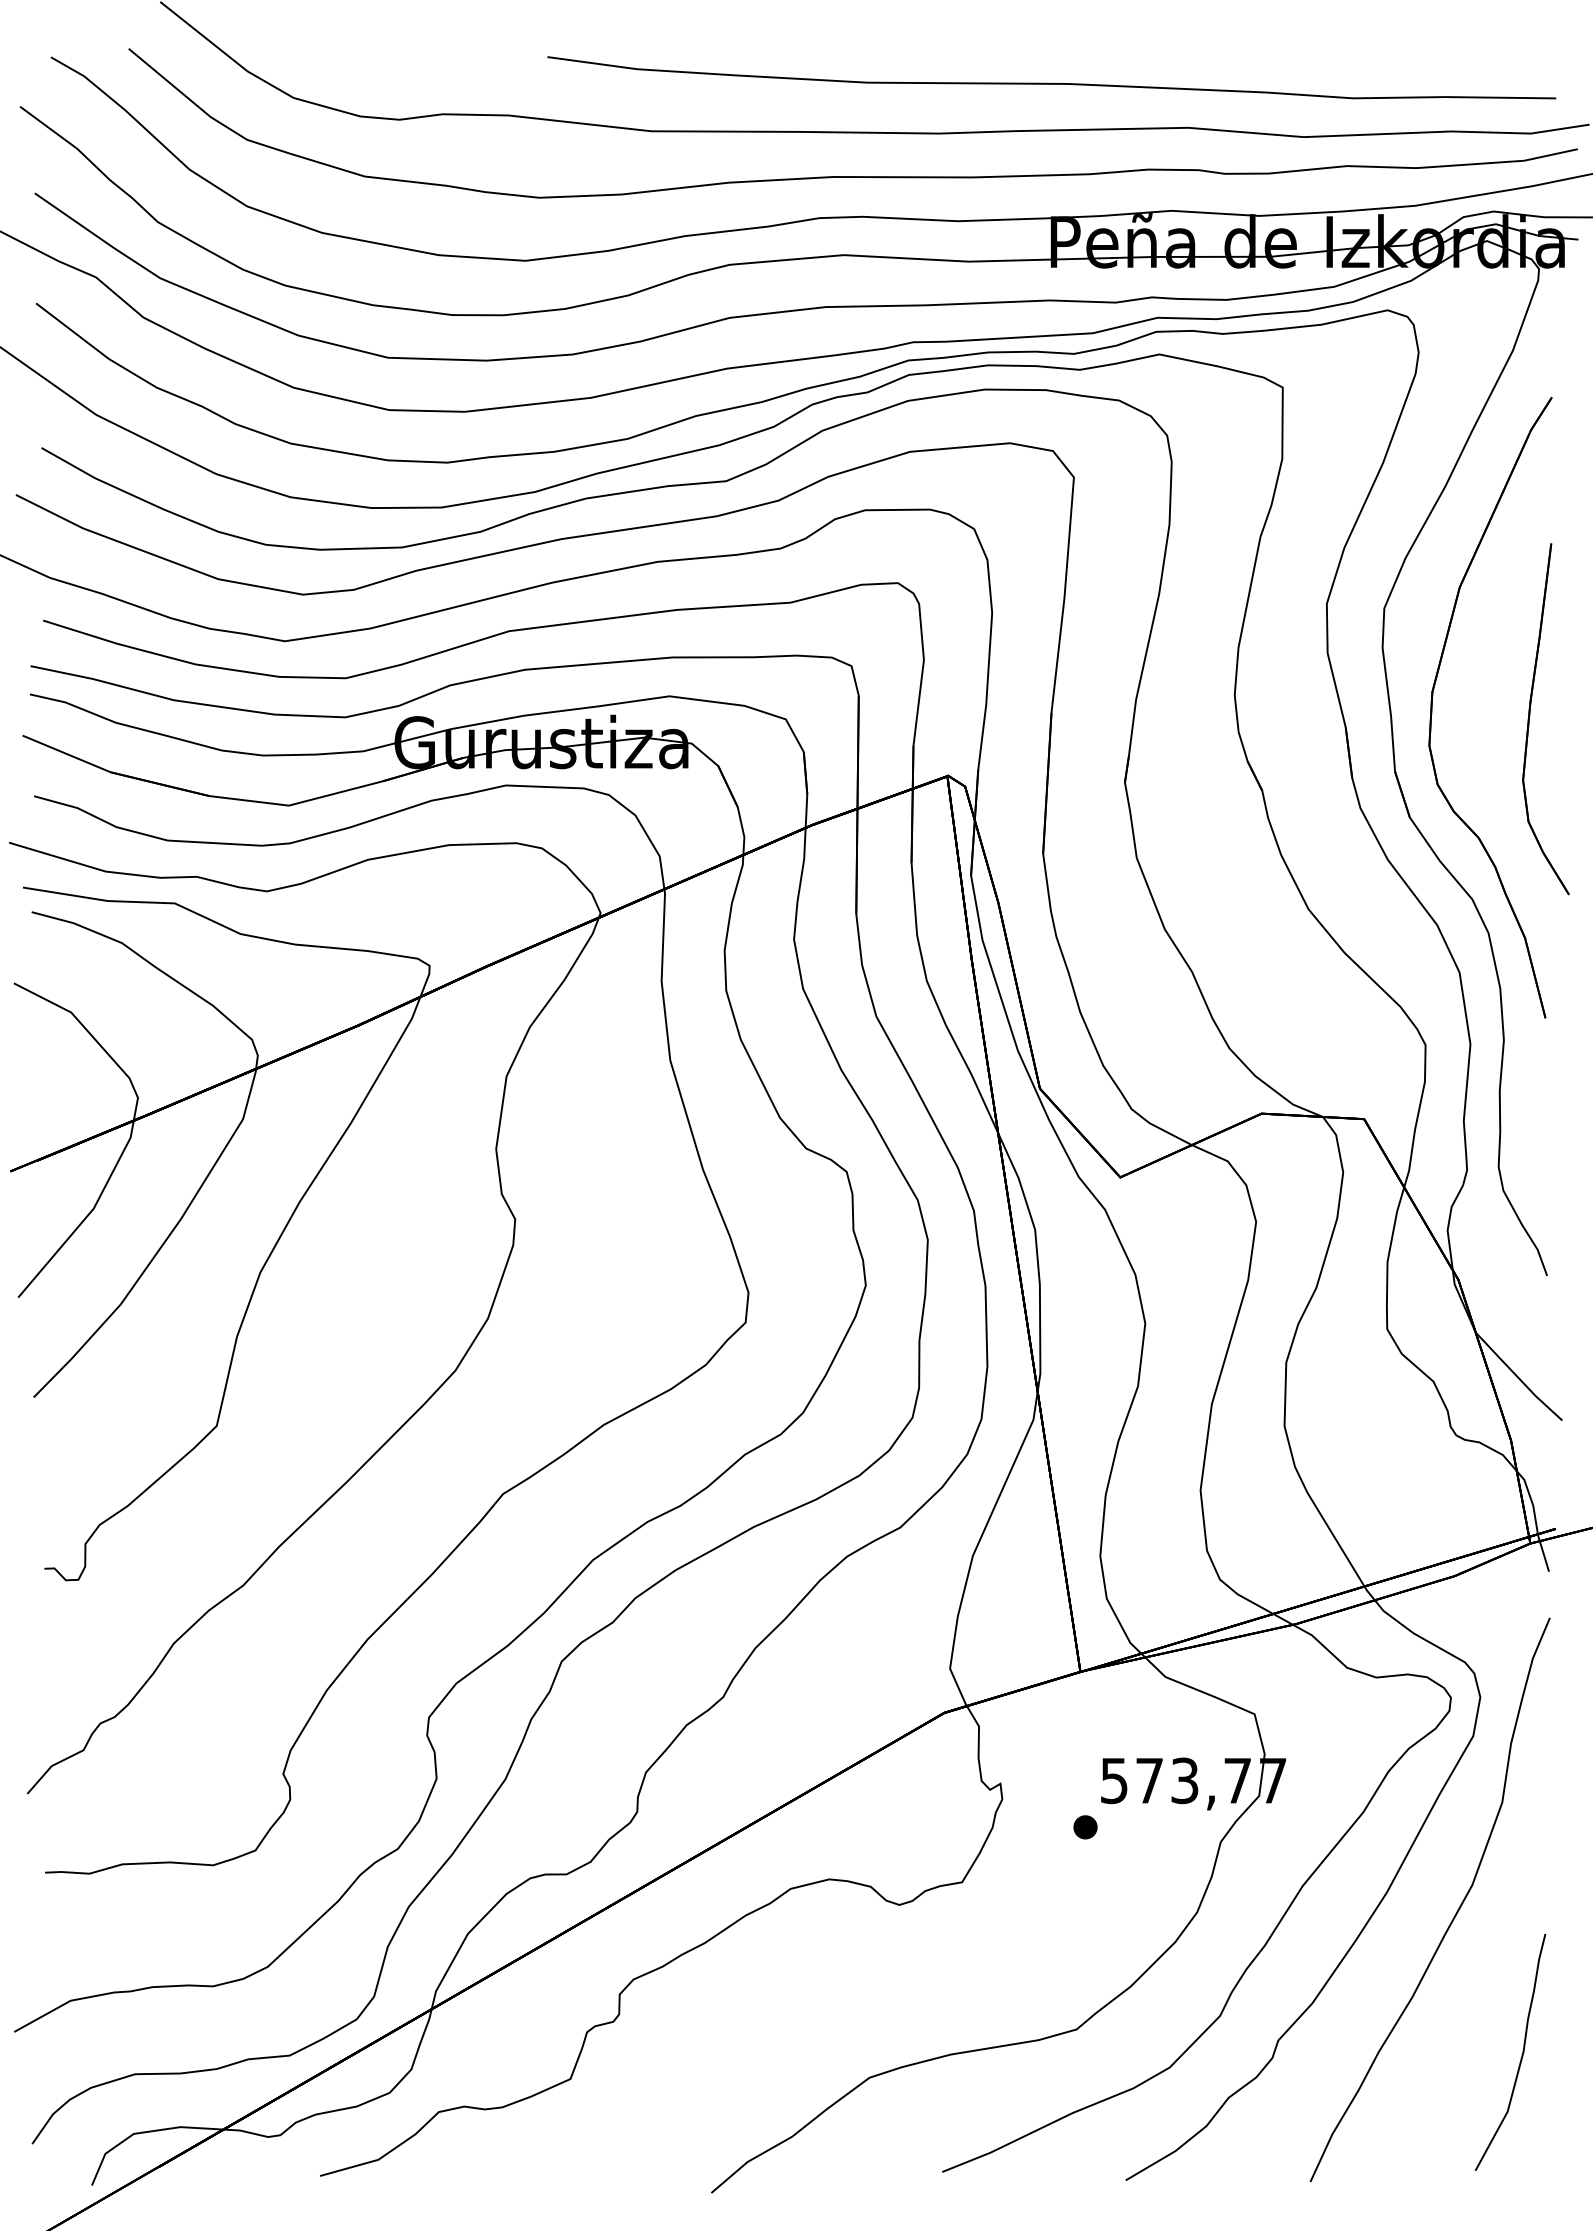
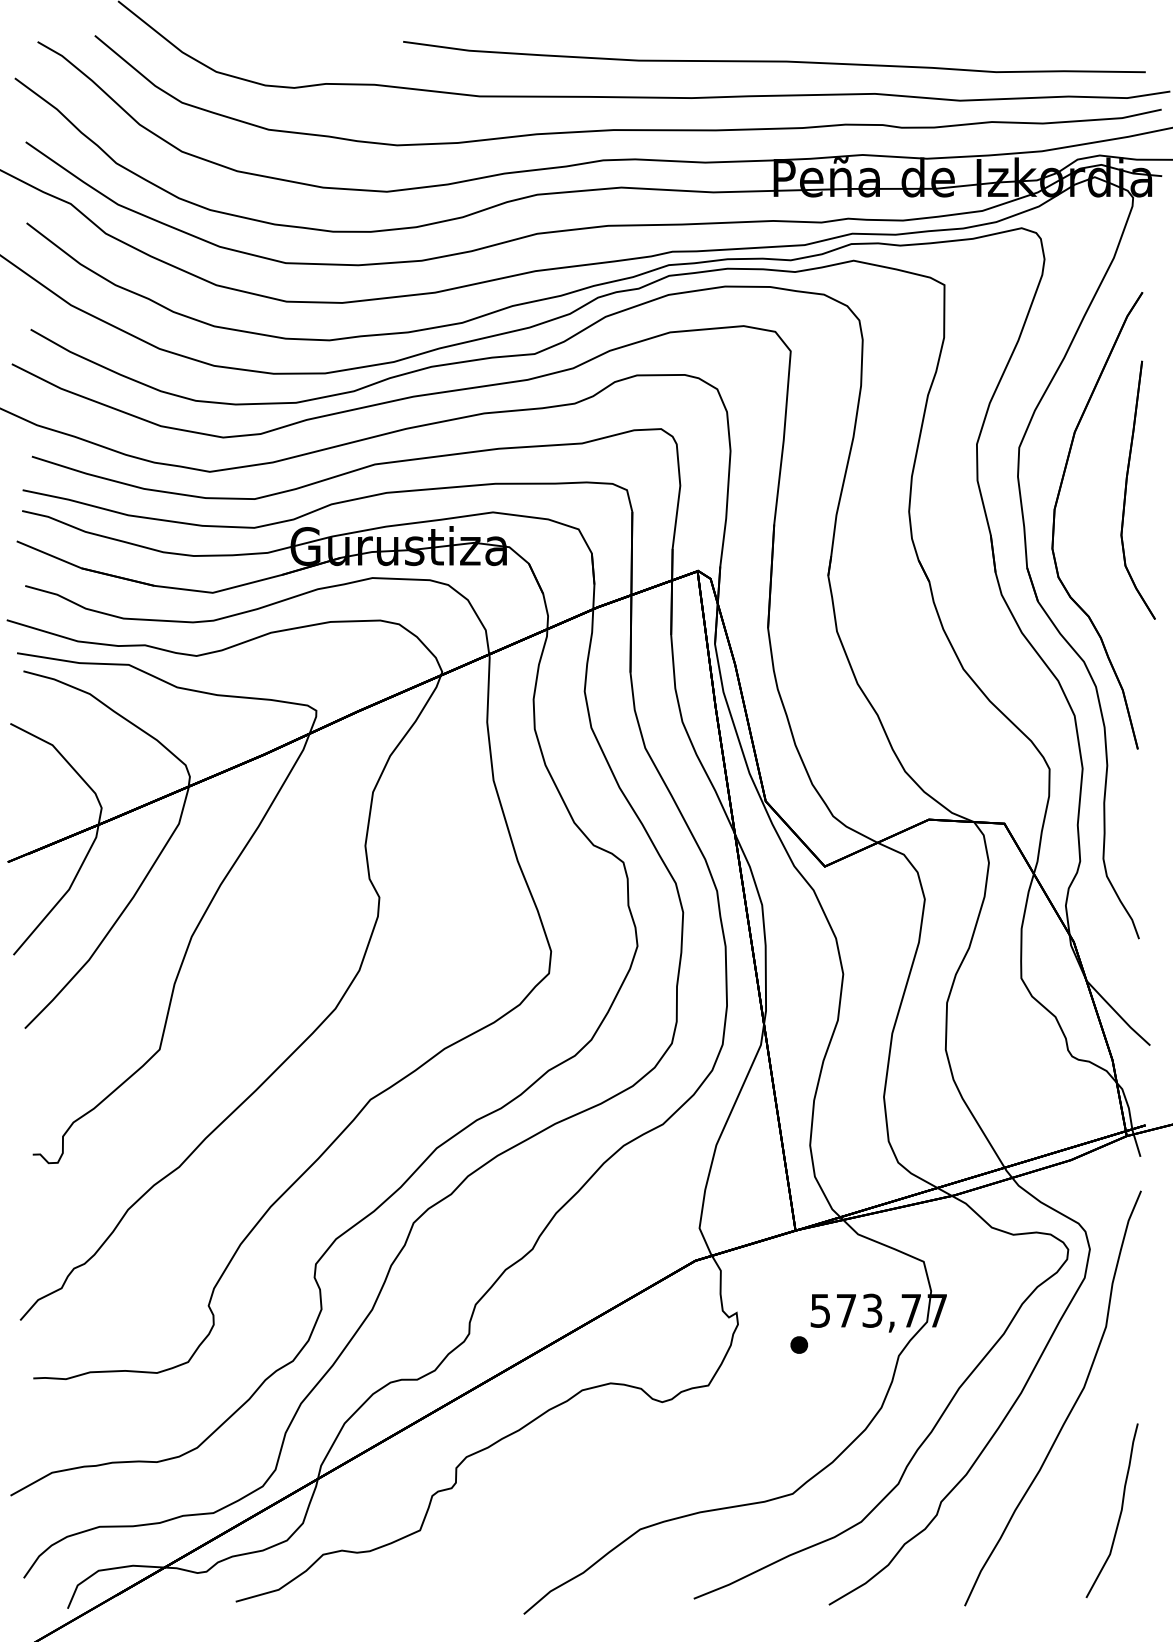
part: (1530, 716) -> (1126, 488), moved

